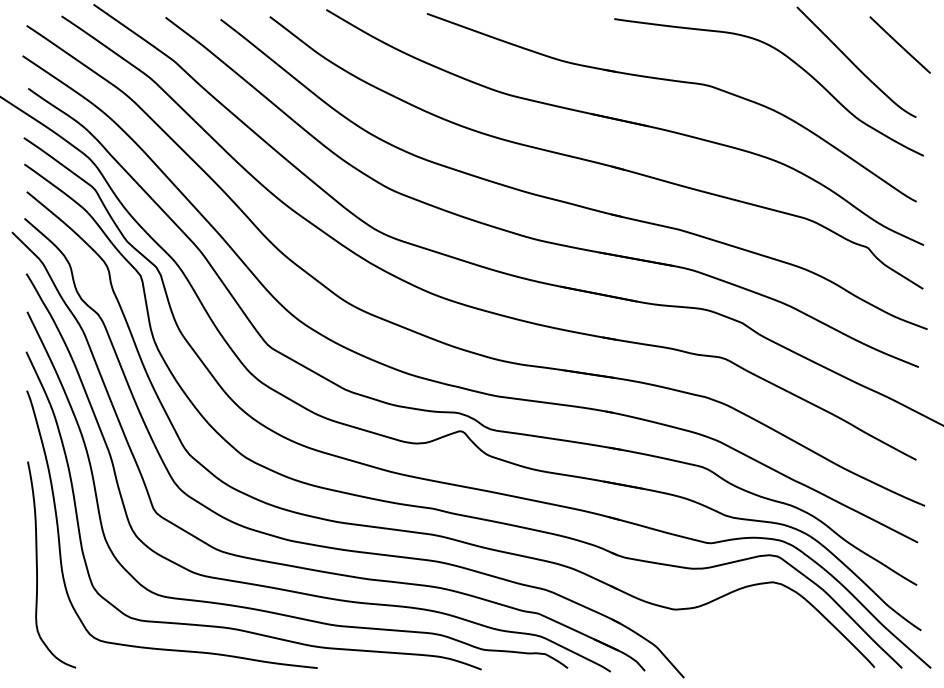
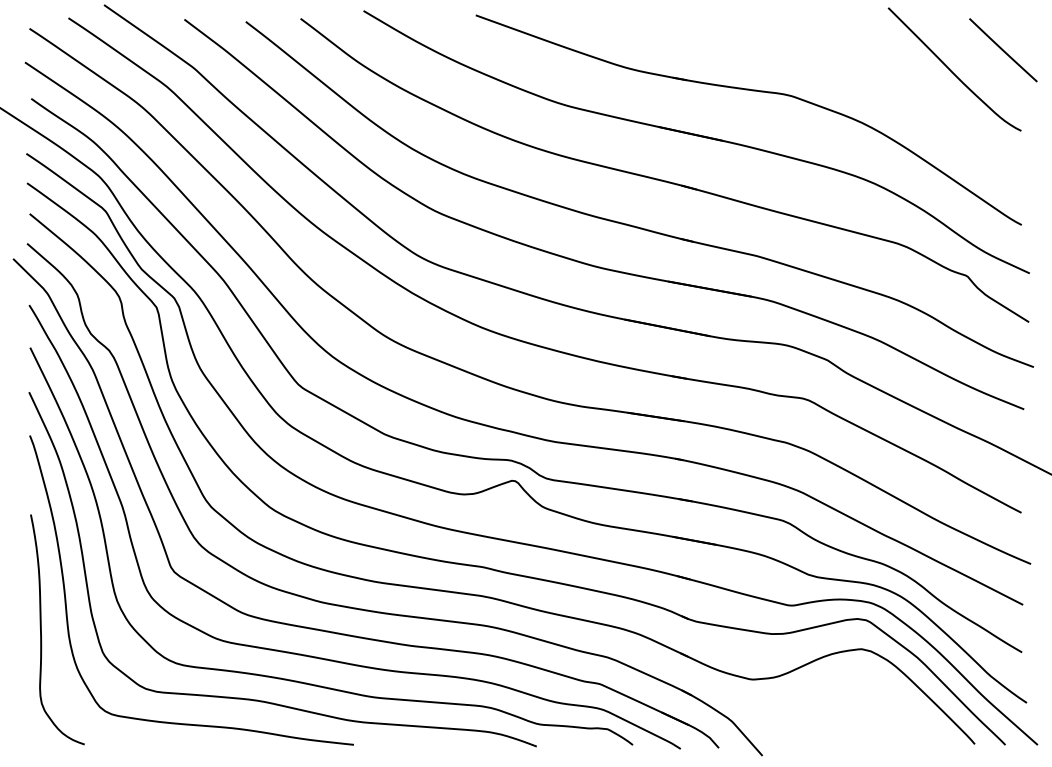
curve: (787, 58) -> (877, 65), removed

